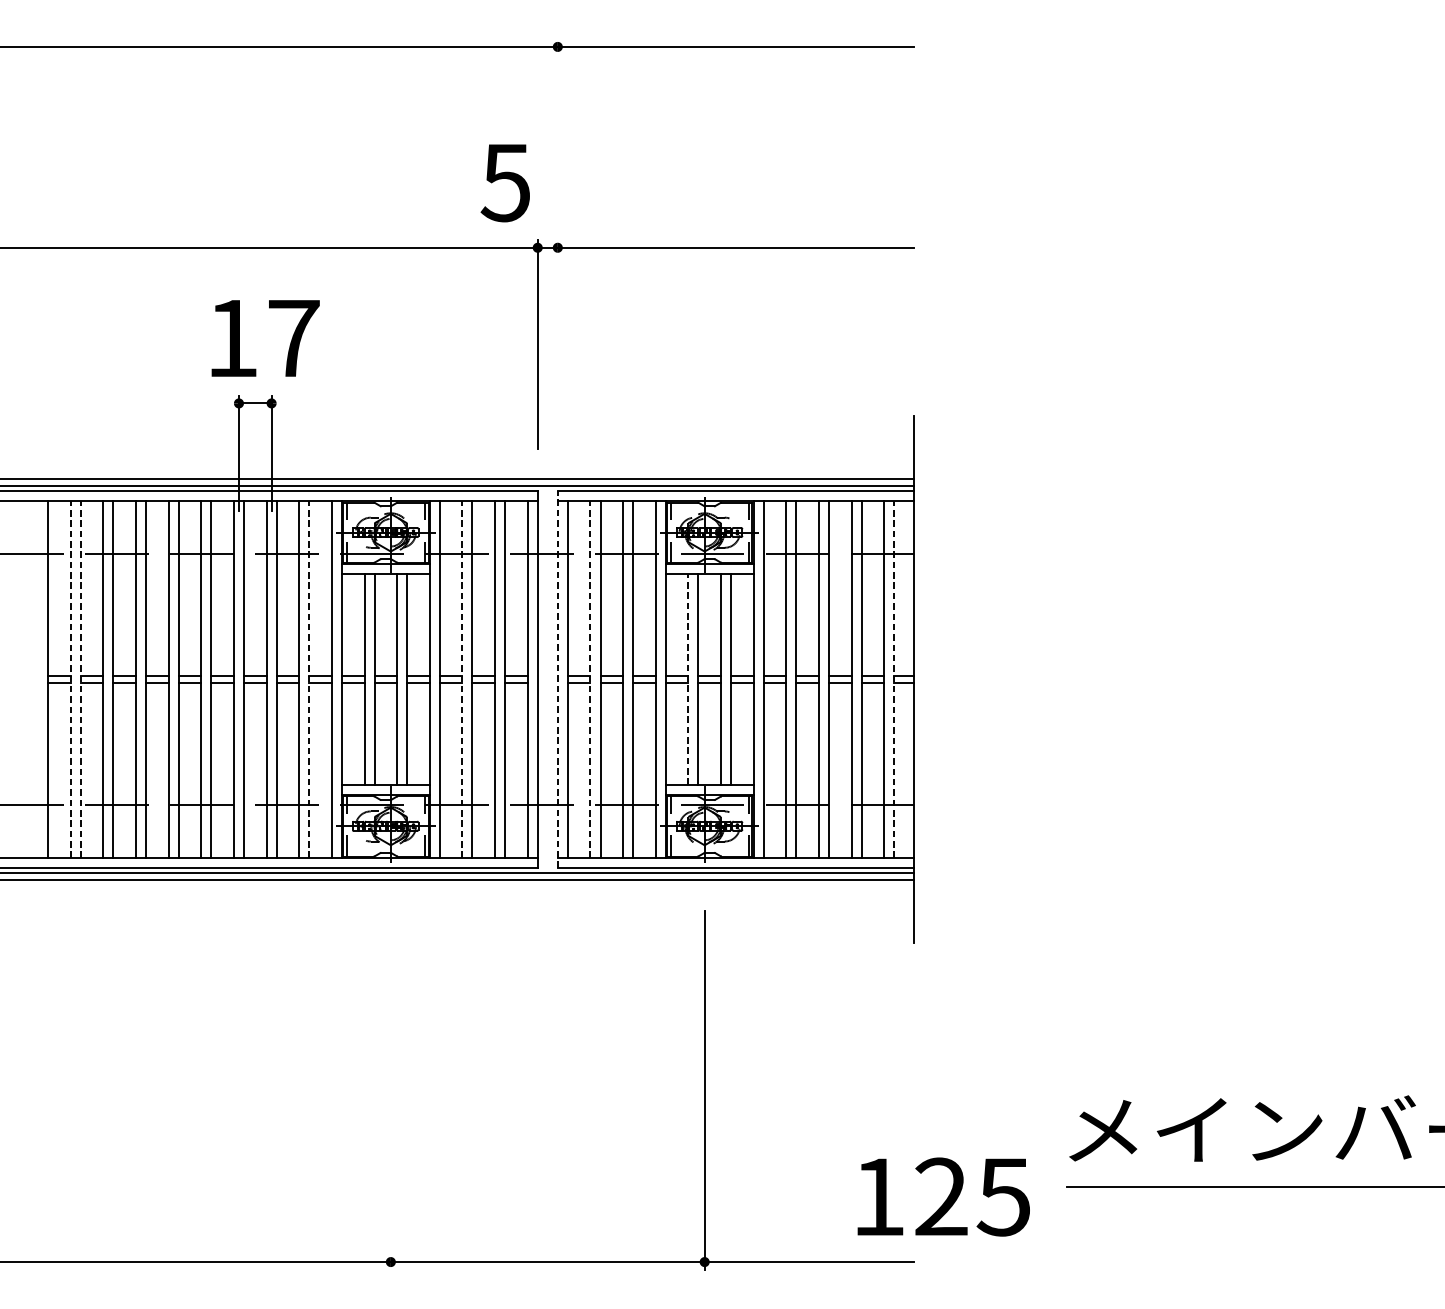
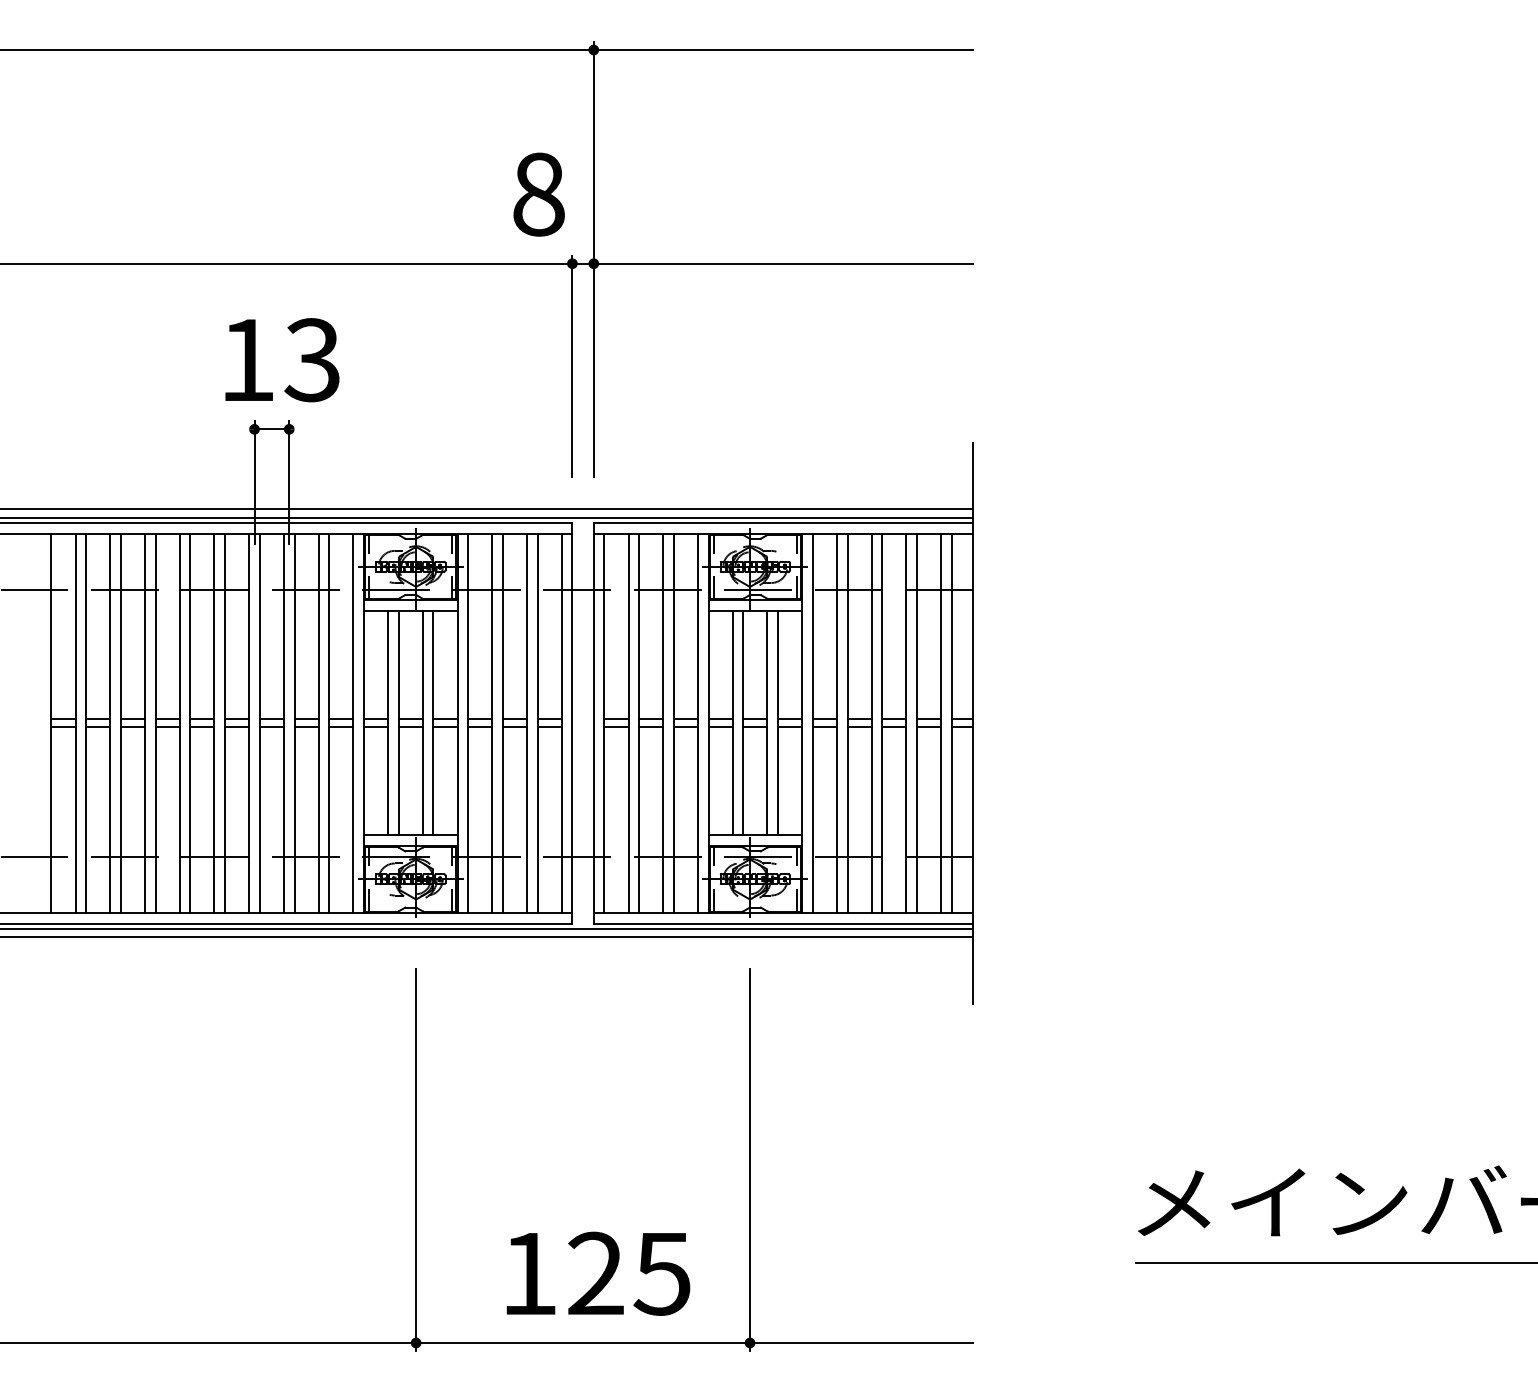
text: (504, 182) -> (537, 194), 5 -> 8
line: (557, 243) -> (593, 259), added
text: (293, 338) -> (312, 360), 17 -> 13
line: (557, 678) -> (593, 722), dashed -> solid
line: (688, 678) -> (732, 722), dashed -> solid
line: (70, 679) -> (75, 723), dashed -> solid
line: (81, 679) -> (86, 723), dashed -> solid
line: (309, 679) -> (329, 723), dashed -> solid
line: (462, 679) -> (492, 723), dashed -> solid
line: (590, 679) -> (628, 723), dashed -> solid
line: (894, 679) -> (951, 723), dashed -> solid
line: (391, 1089) -> (416, 1159), added
text: (943, 1196) -> (598, 1273), moved

